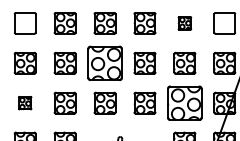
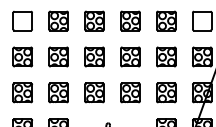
part: (184, 23) -> (165, 21), size x1.67
part: (104, 62) -> (94, 56), size x0.62
part: (24, 102) -> (22, 92), size x1.67
part: (184, 102) -> (165, 92), size x0.62

